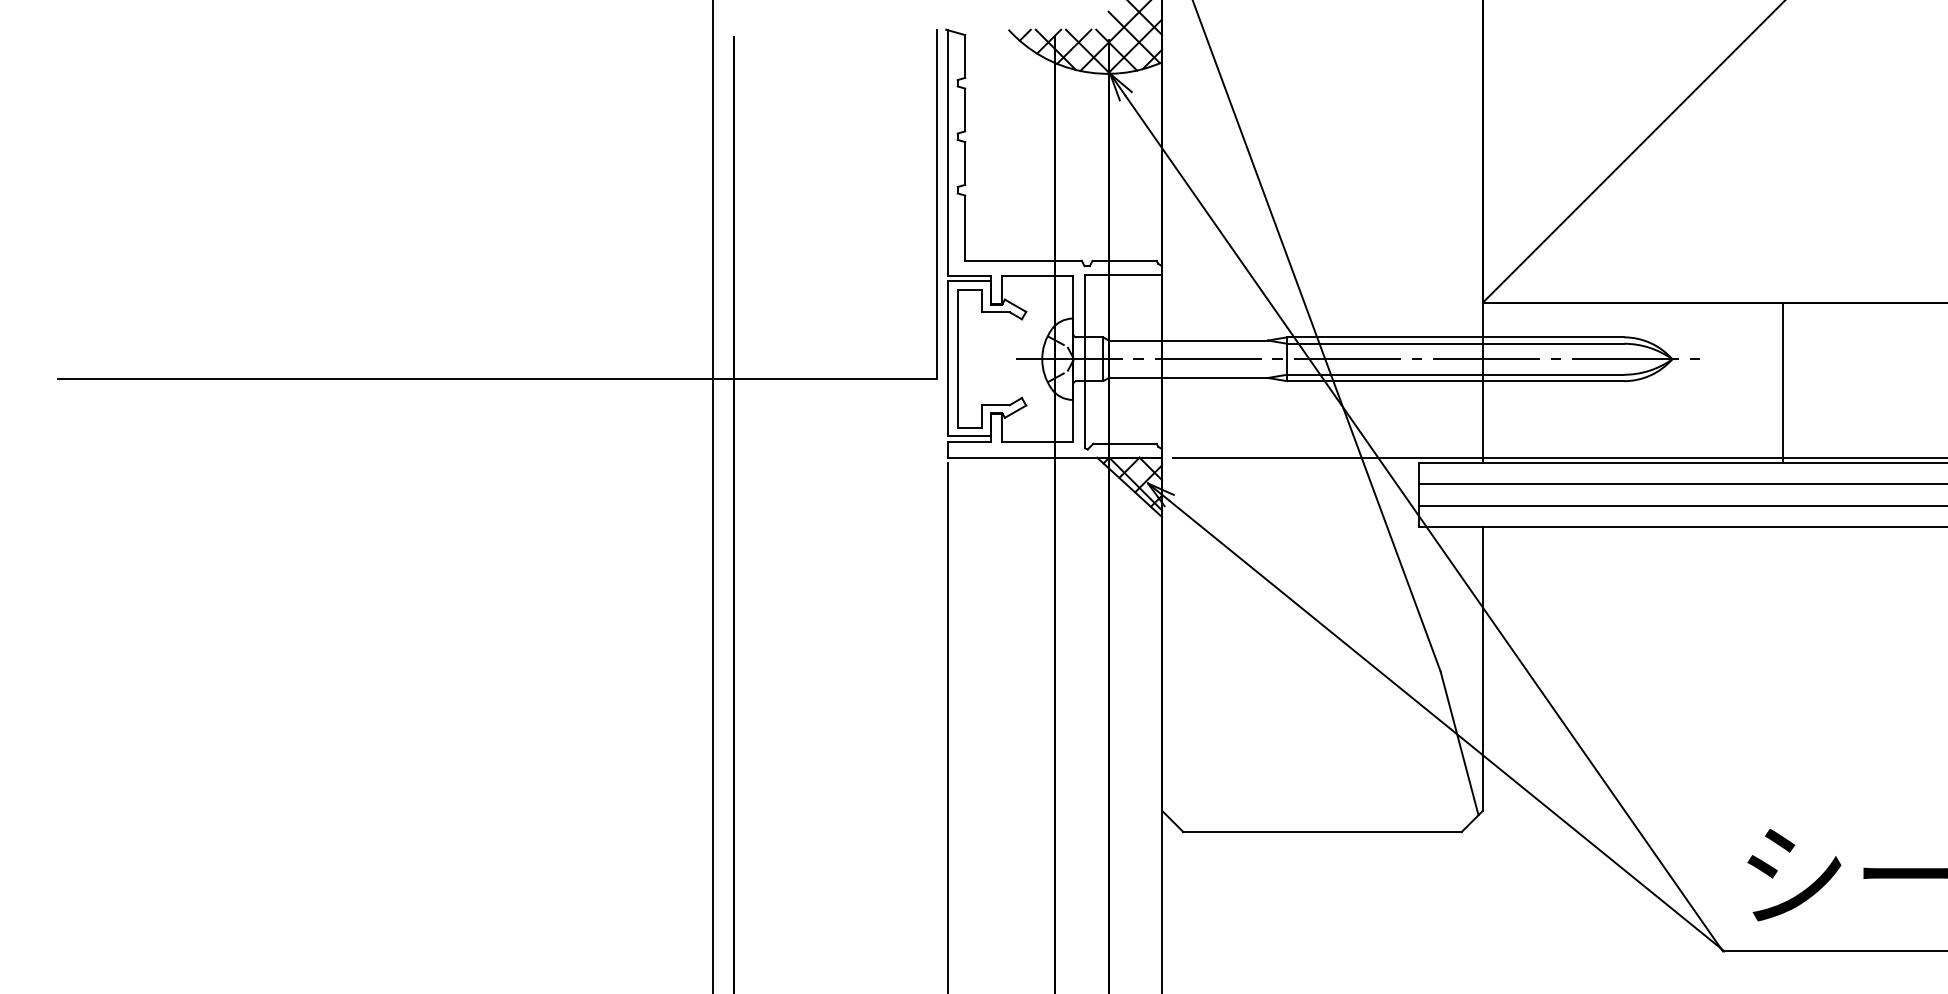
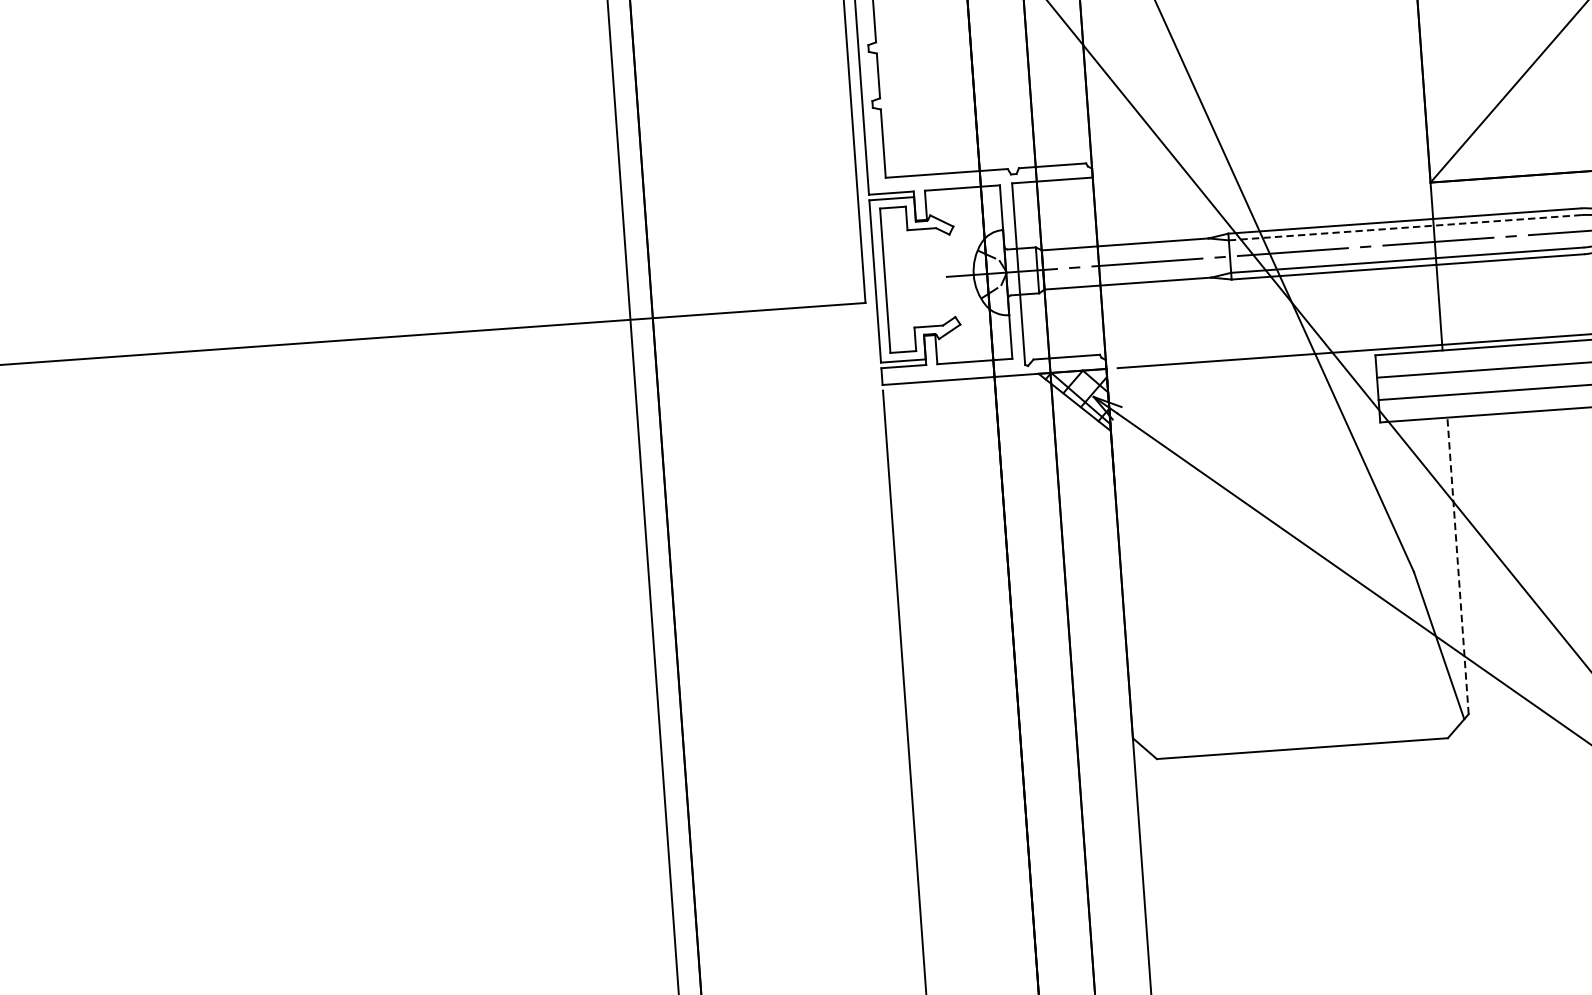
line: (1456, 343) -> (1405, 227), solid -> dashed
line: (1483, 668) -> (1458, 565), solid -> dashed

